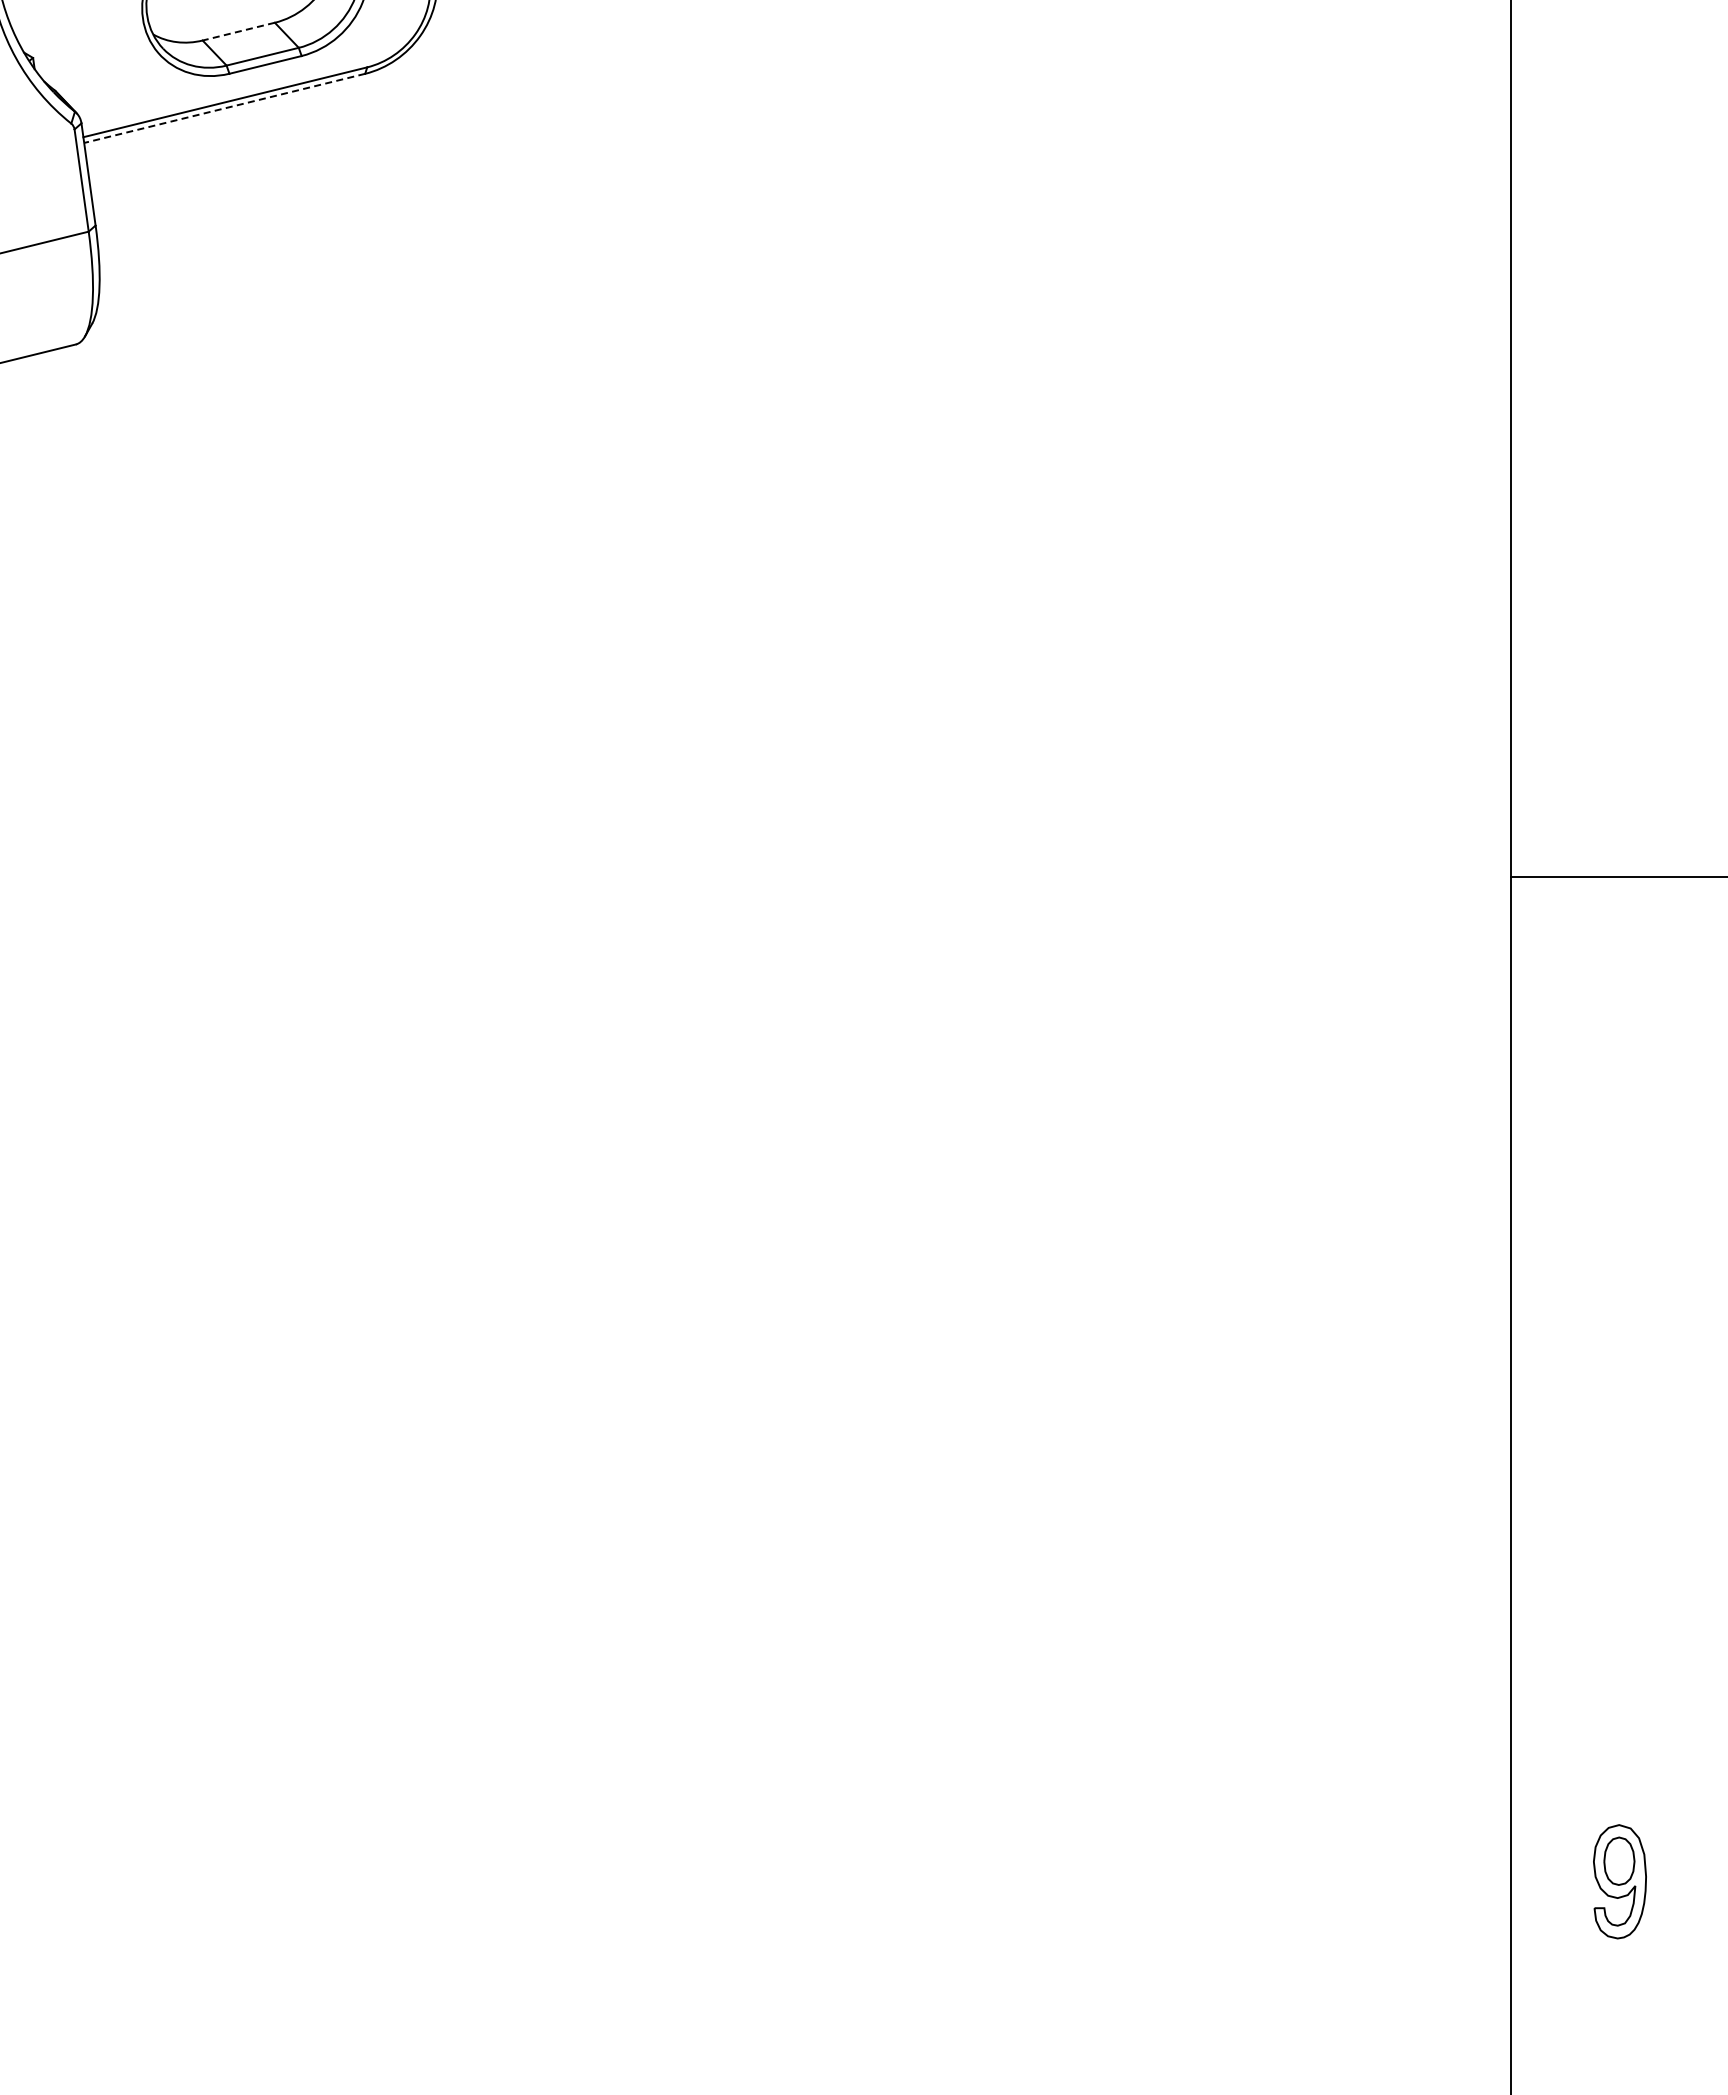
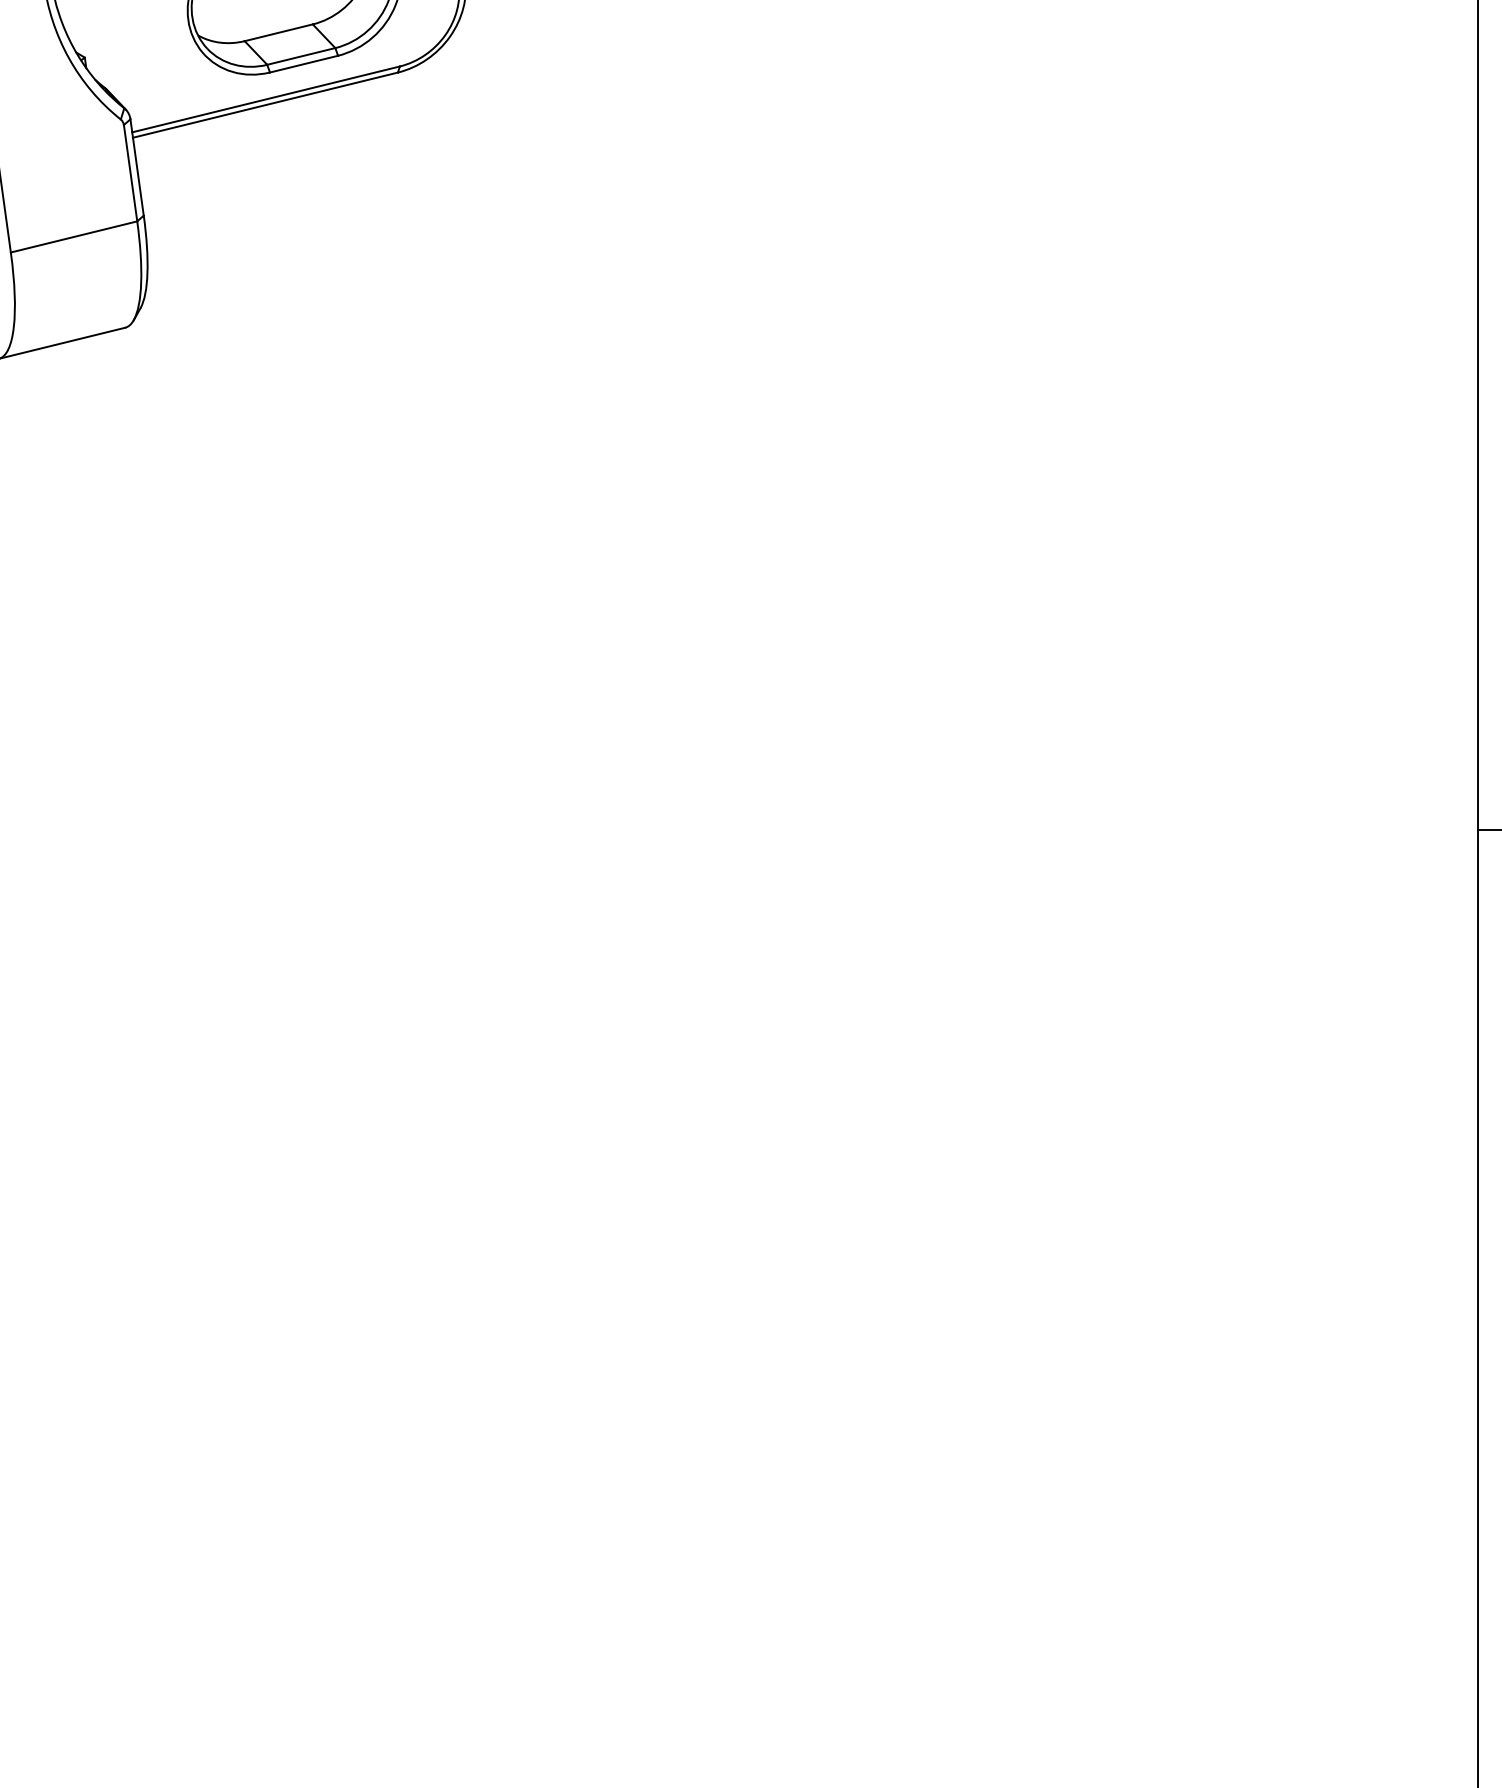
line: (238, 31) -> (278, 32), dashed -> solid
line: (224, 108) -> (265, 105), dashed -> solid

